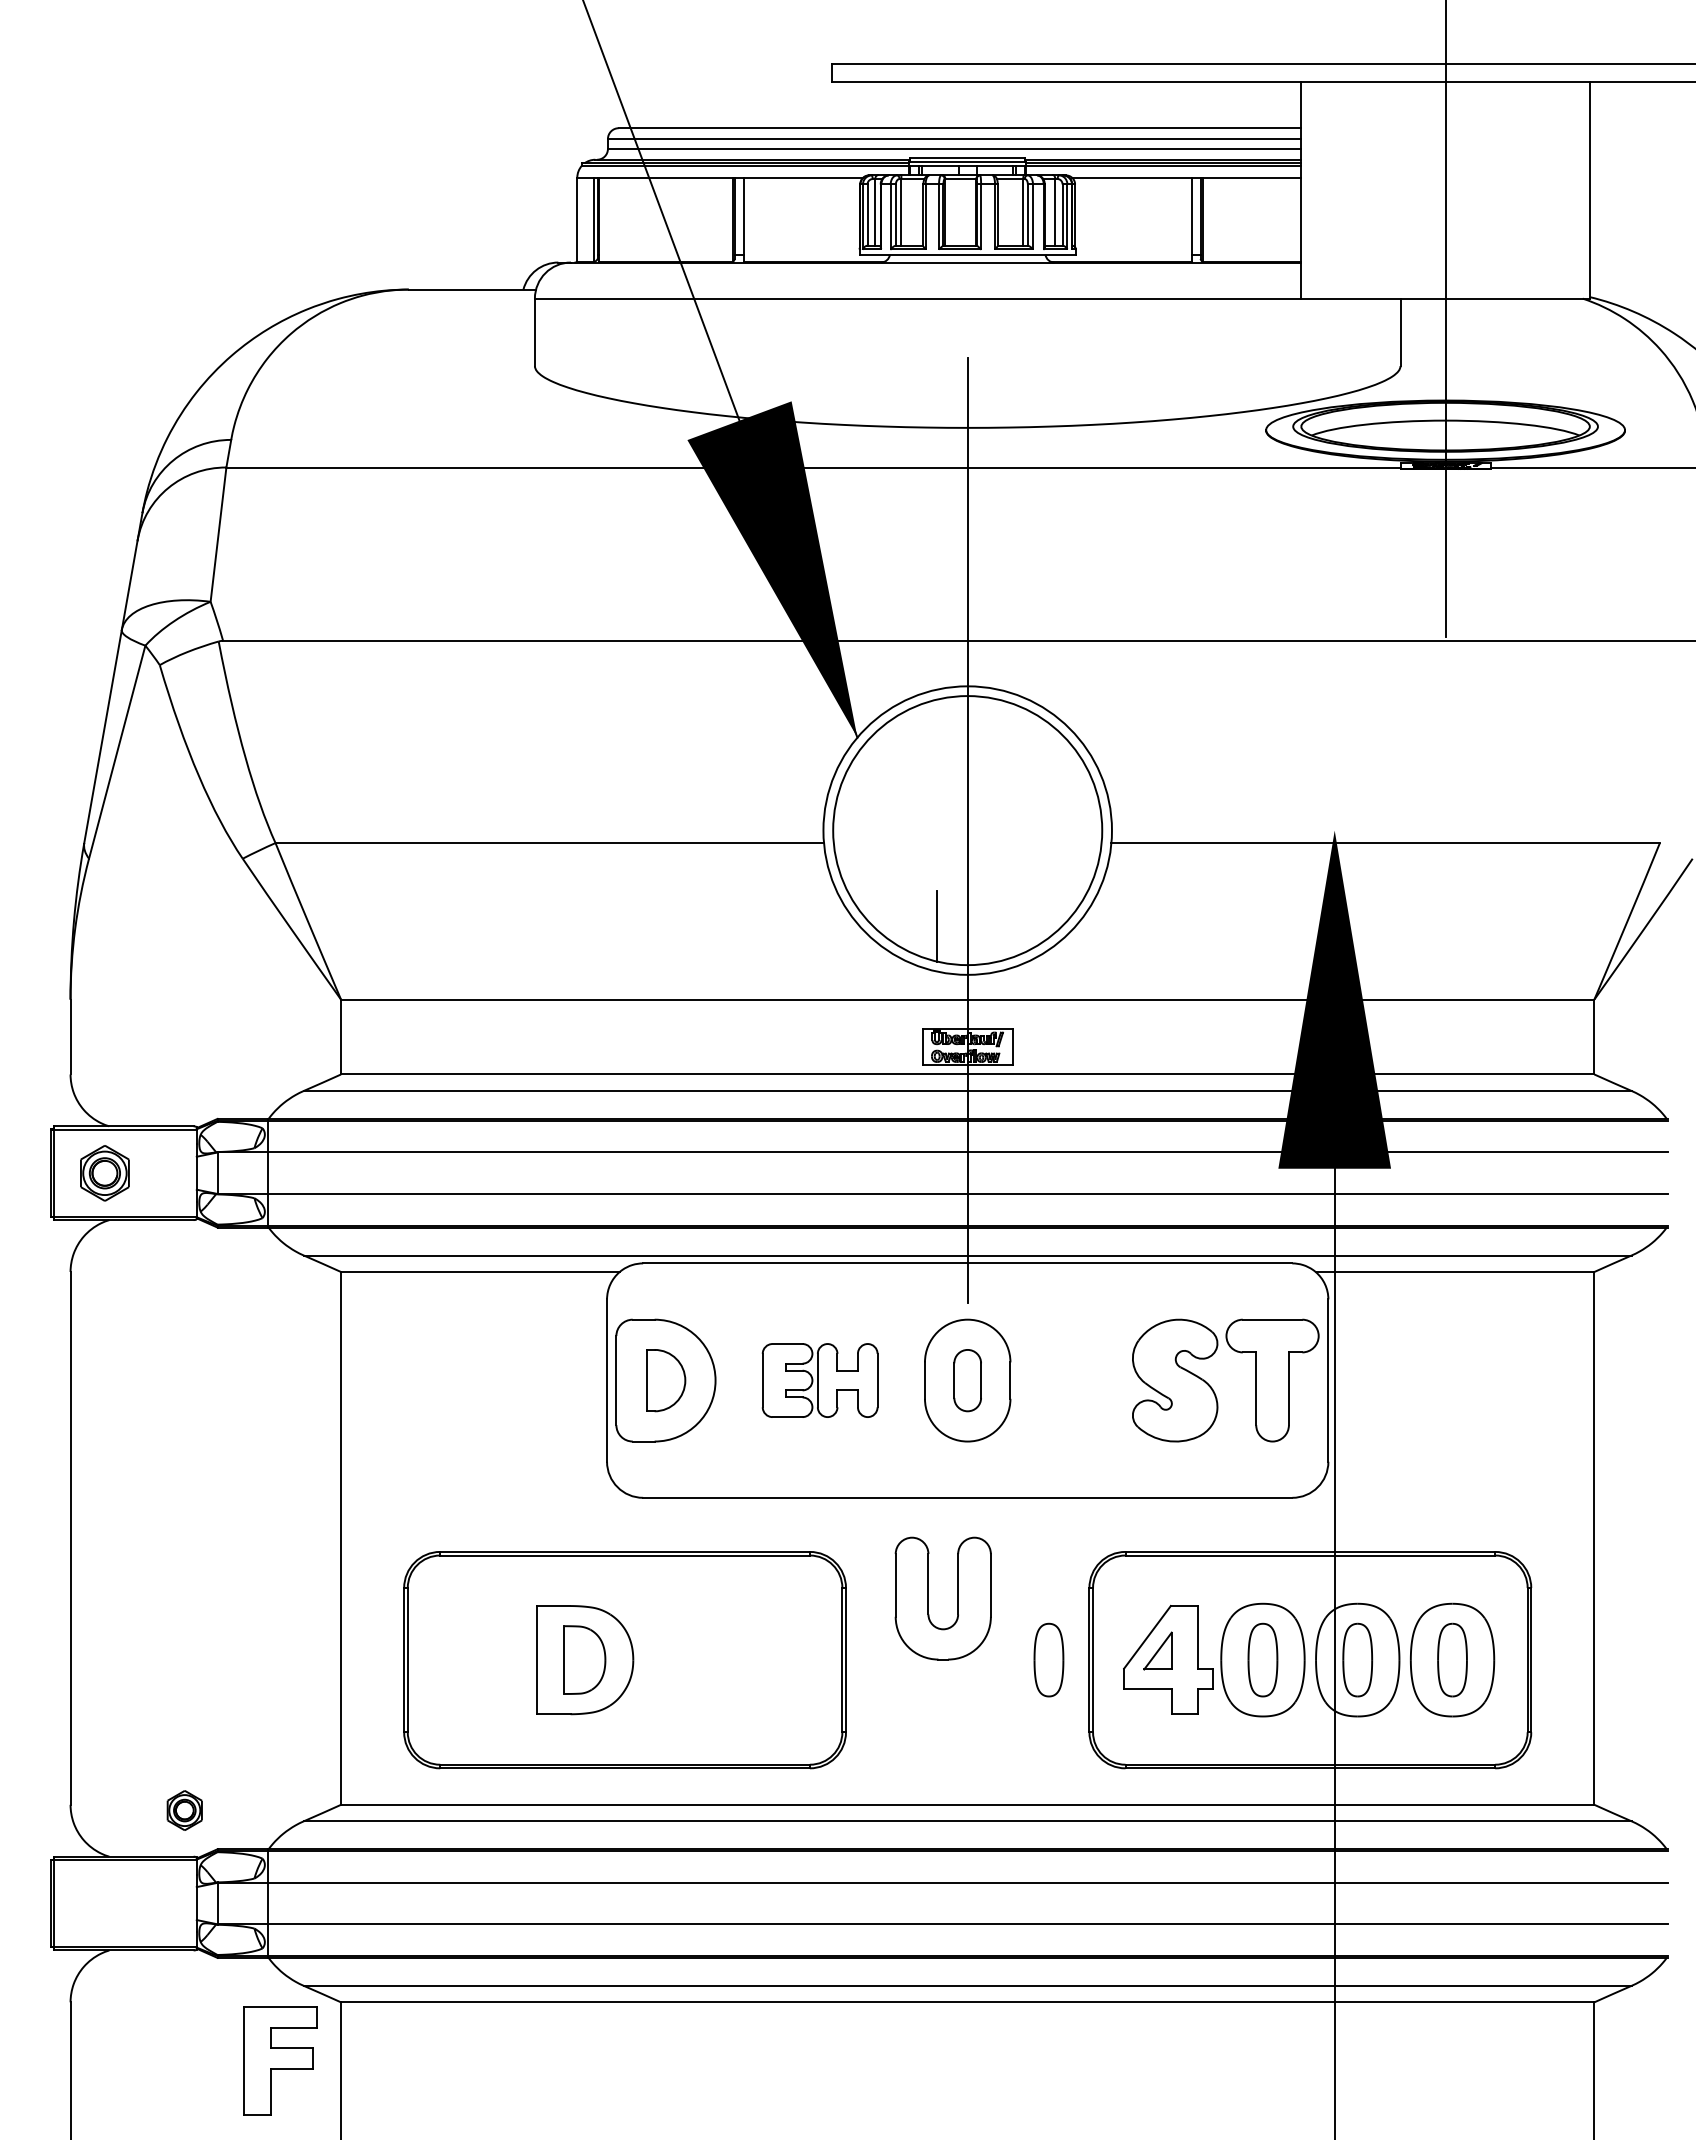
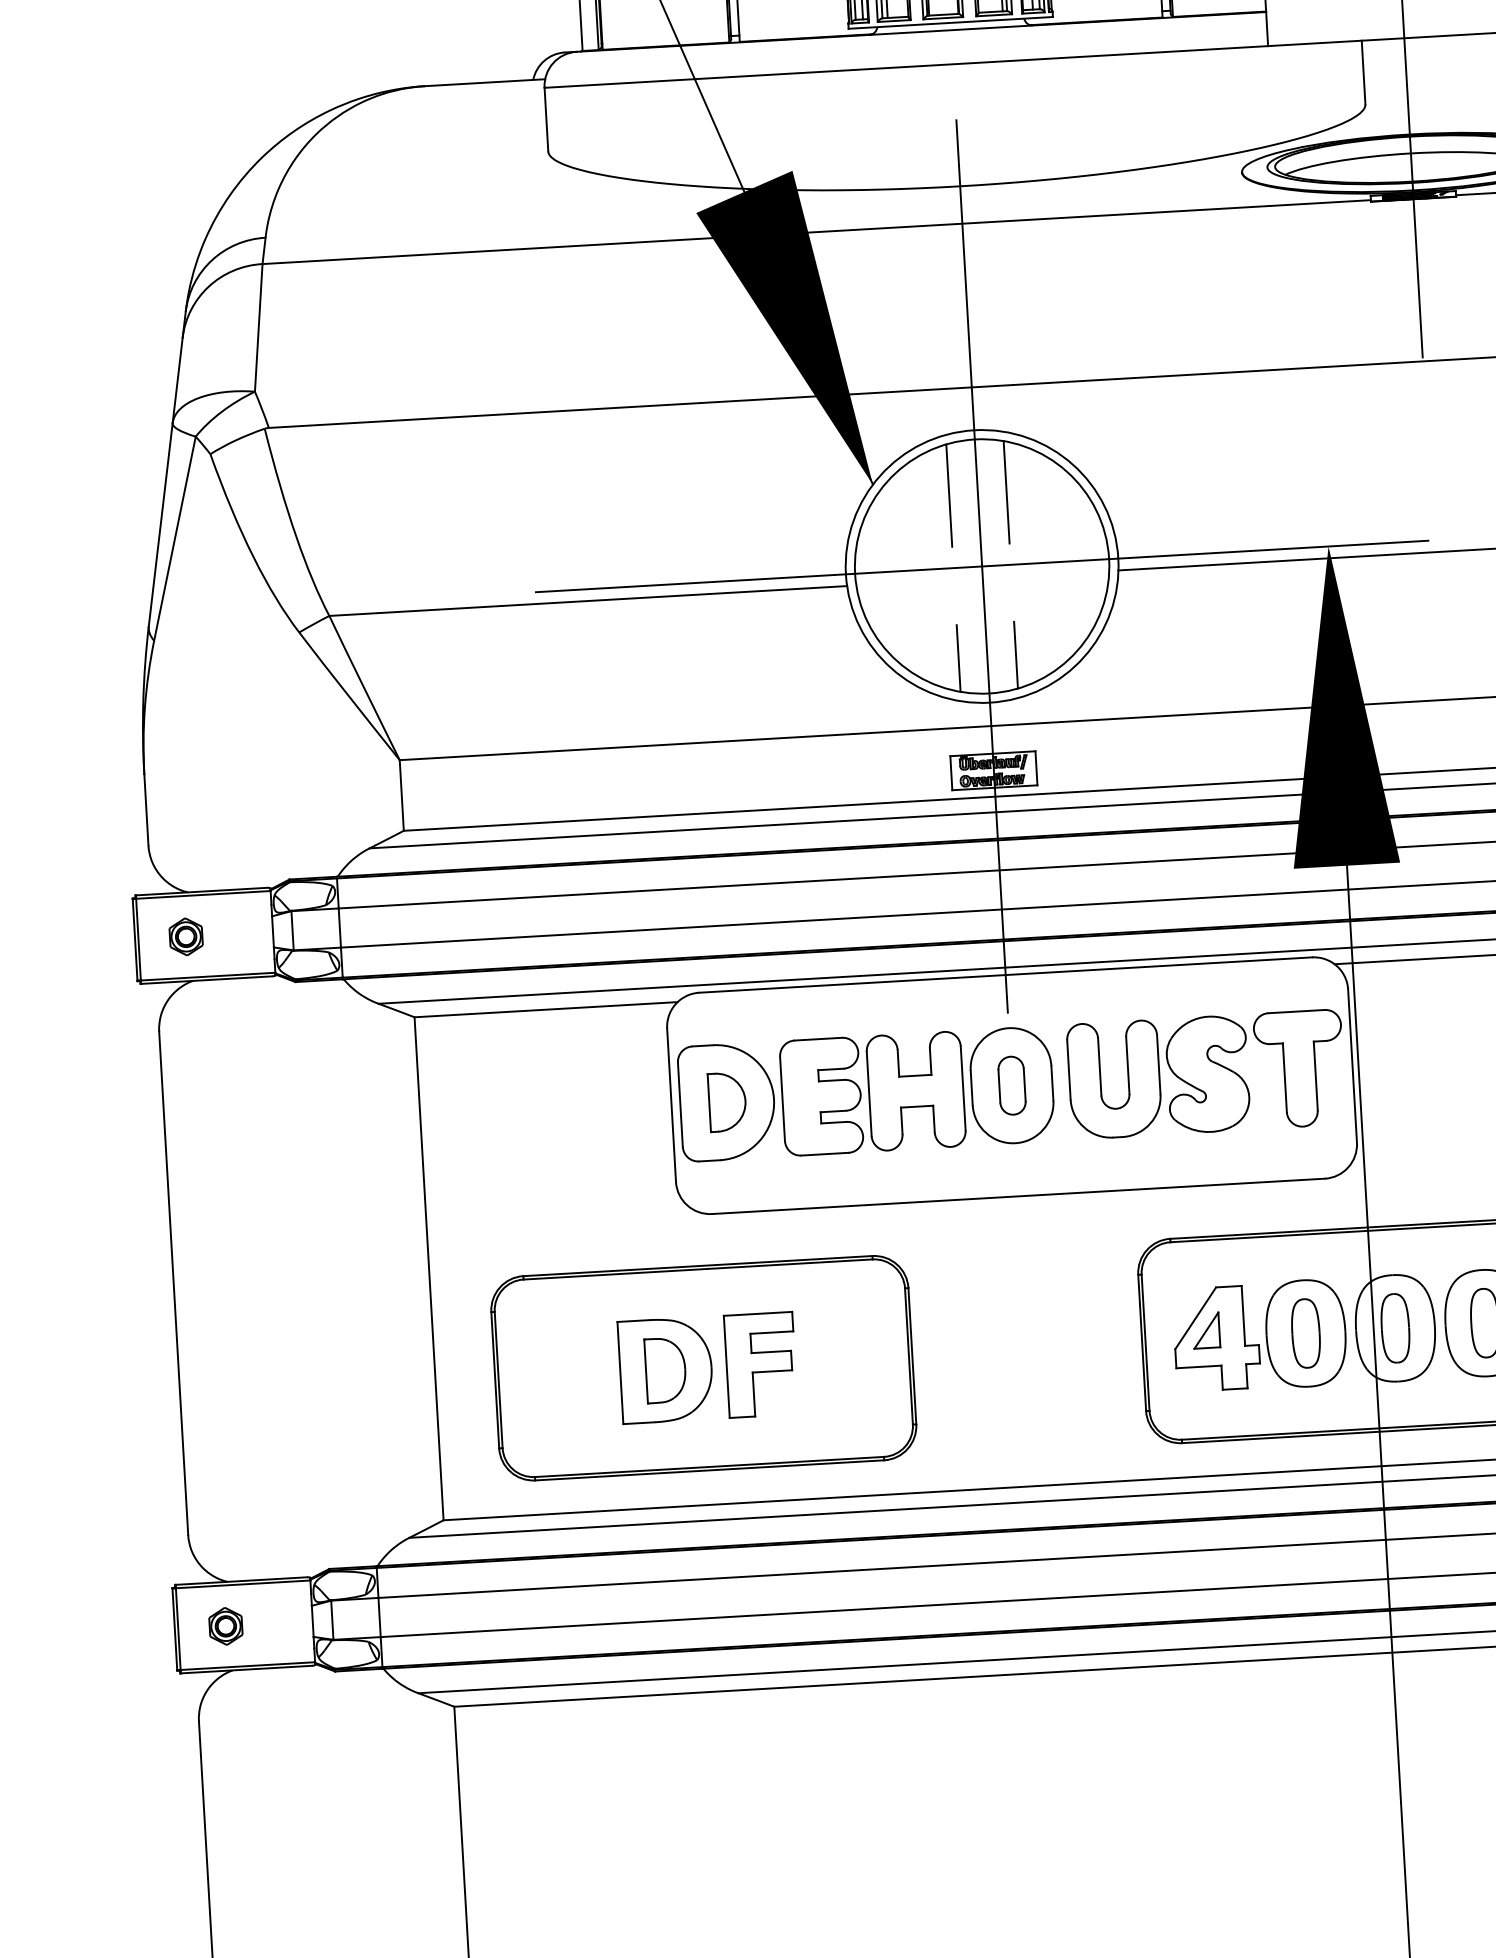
line: (937, 753) -> (949, 495), added
line: (998, 753) -> (1006, 492), added
line: (967, 830) -> (981, 566), added
line: (998, 926) -> (1016, 655), added
part: (104, 1172) -> (185, 936), size x0.71
part: (819, 1380) -> (872, 1093), size x1.67
part: (928, 1598) -> (1100, 1080), moved
part: (1048, 1659) -> (1103, 1344), removed
part: (184, 1810) -> (225, 1626), moved
part: (280, 2060) -> (760, 1364), moved

